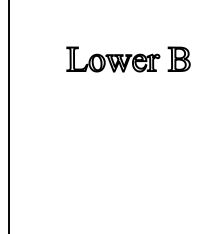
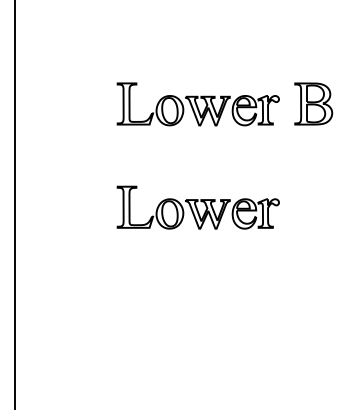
part: (113, 118) -> (198, 207), added

